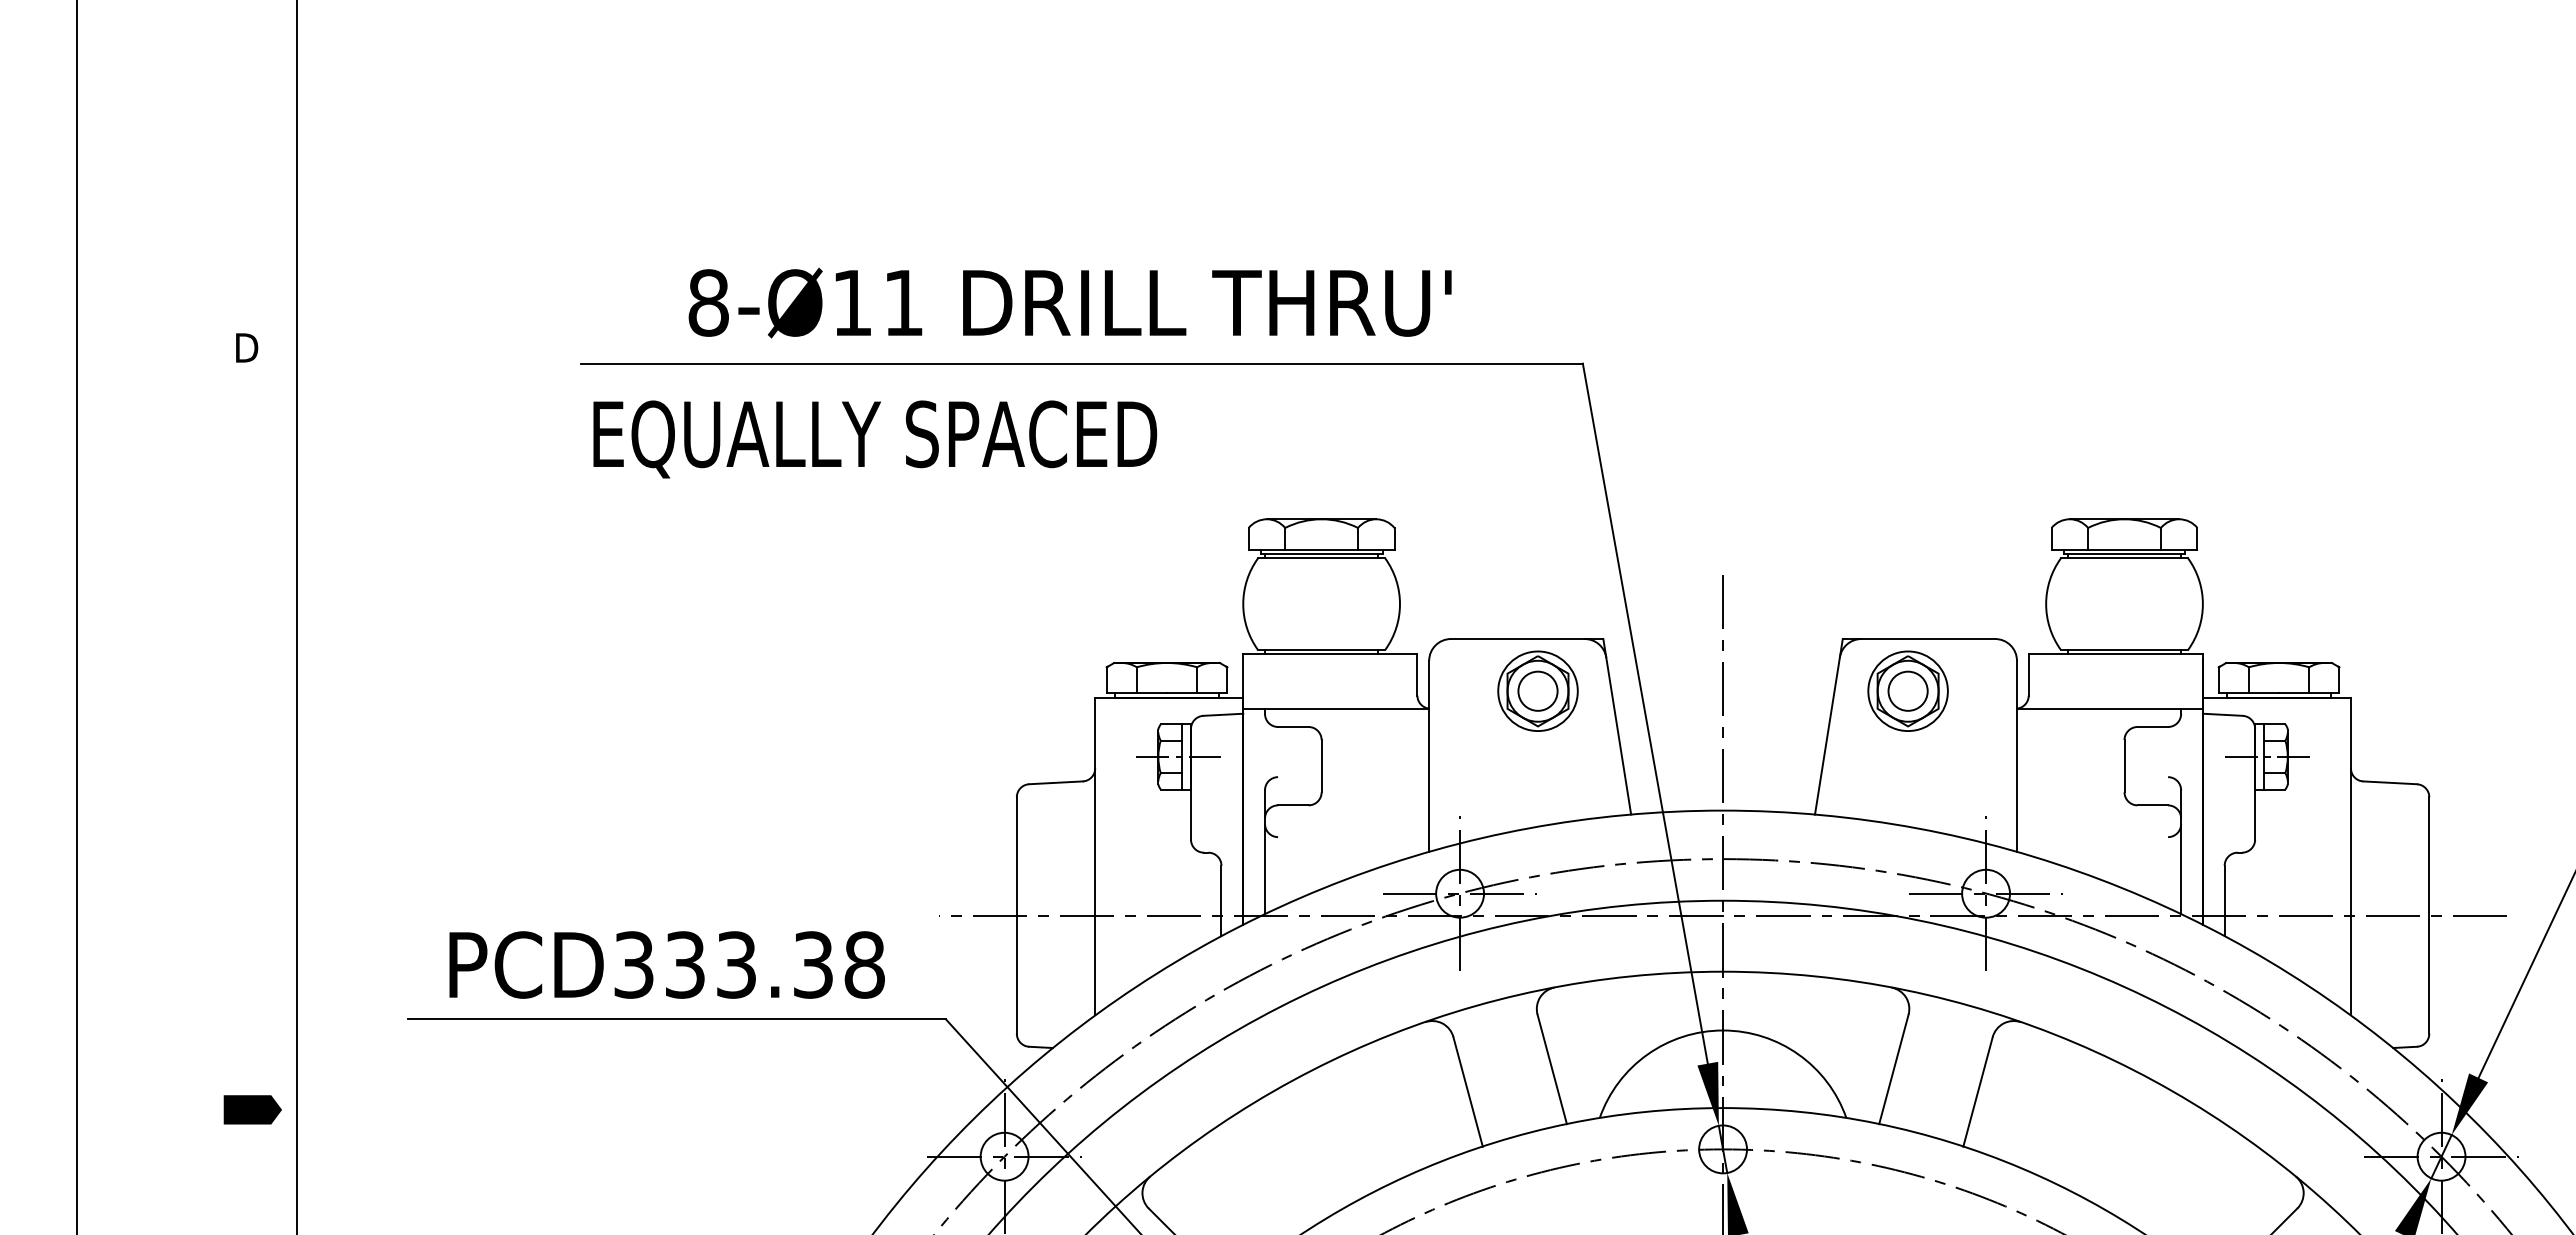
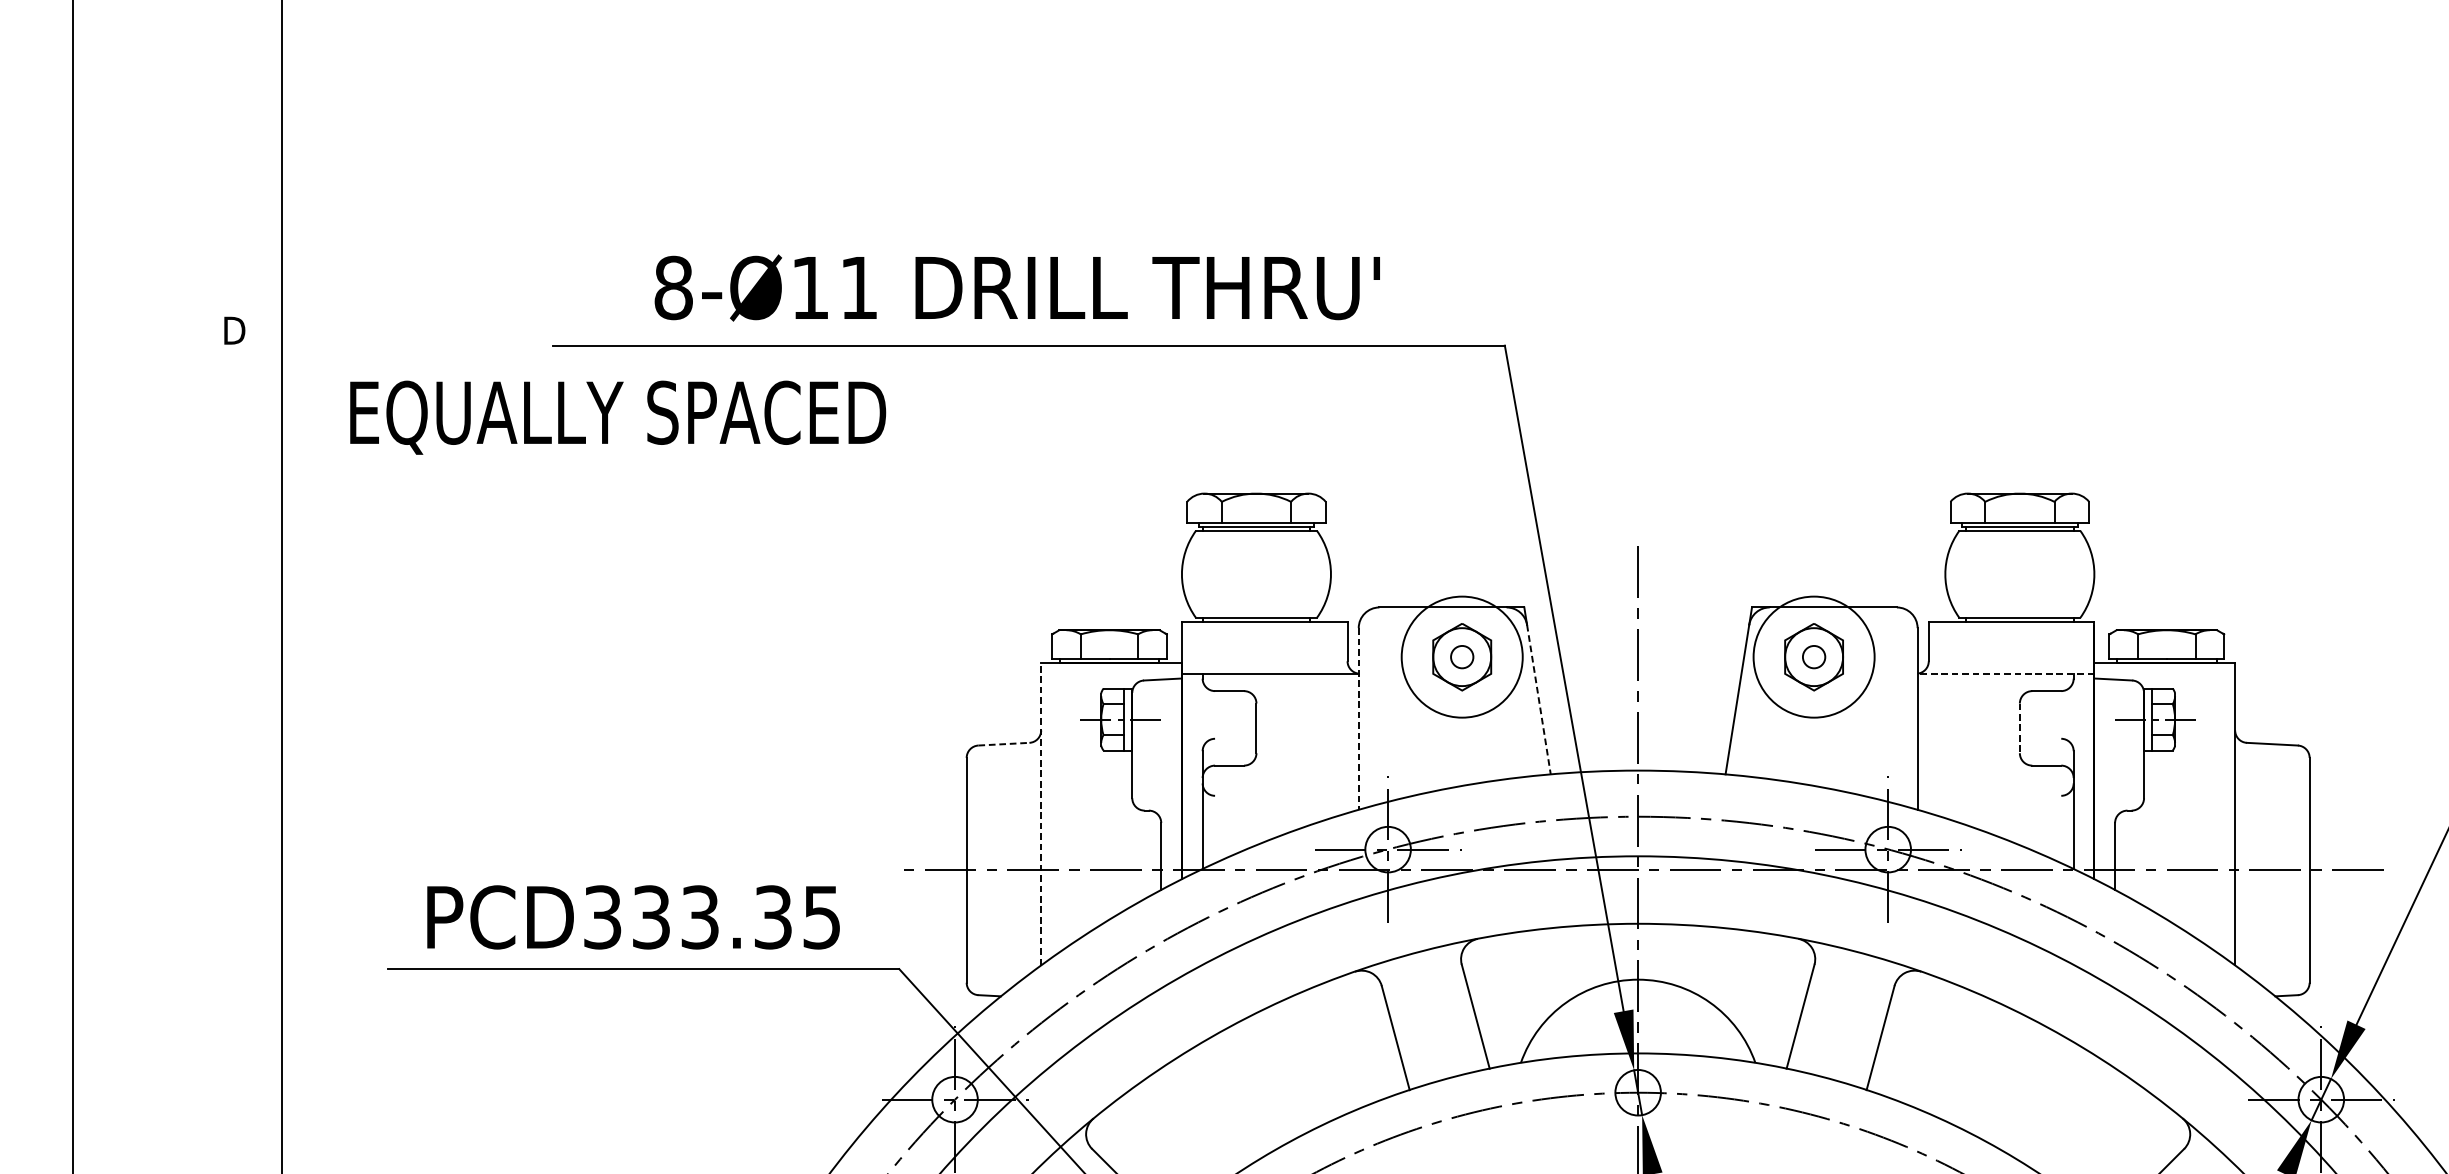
text: (875, 439) -> (618, 417), moved
circle: (1537, 690) -> (1461, 656), size x0.6
circle: (1907, 690) -> (1813, 656), size x0.6
circle: (1537, 691) -> (1461, 657), size x1.6
circle: (1907, 691) -> (1813, 657), size x1.6
line: (2109, 708) -> (2005, 673), solid -> dashed
line: (1618, 735) -> (1538, 699), solid -> dashed
line: (1429, 756) -> (1359, 719), solid -> dashed
line: (2124, 766) -> (2019, 728), solid -> dashed
line: (1056, 782) -> (1004, 743), solid -> dashed
line: (1095, 856) -> (1041, 814), solid -> dashed
text: (864, 964) -> (821, 916), PCD333.38 -> PCD333.35
line: (252, 1109) -> (239, 1054), removed

